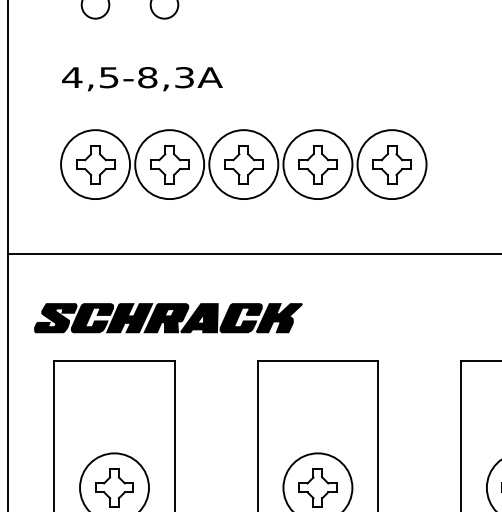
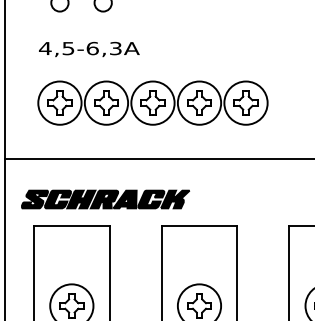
text: (147, 77) -> (92, 48), 4,5-8,3A -> 4,5-6,3A

